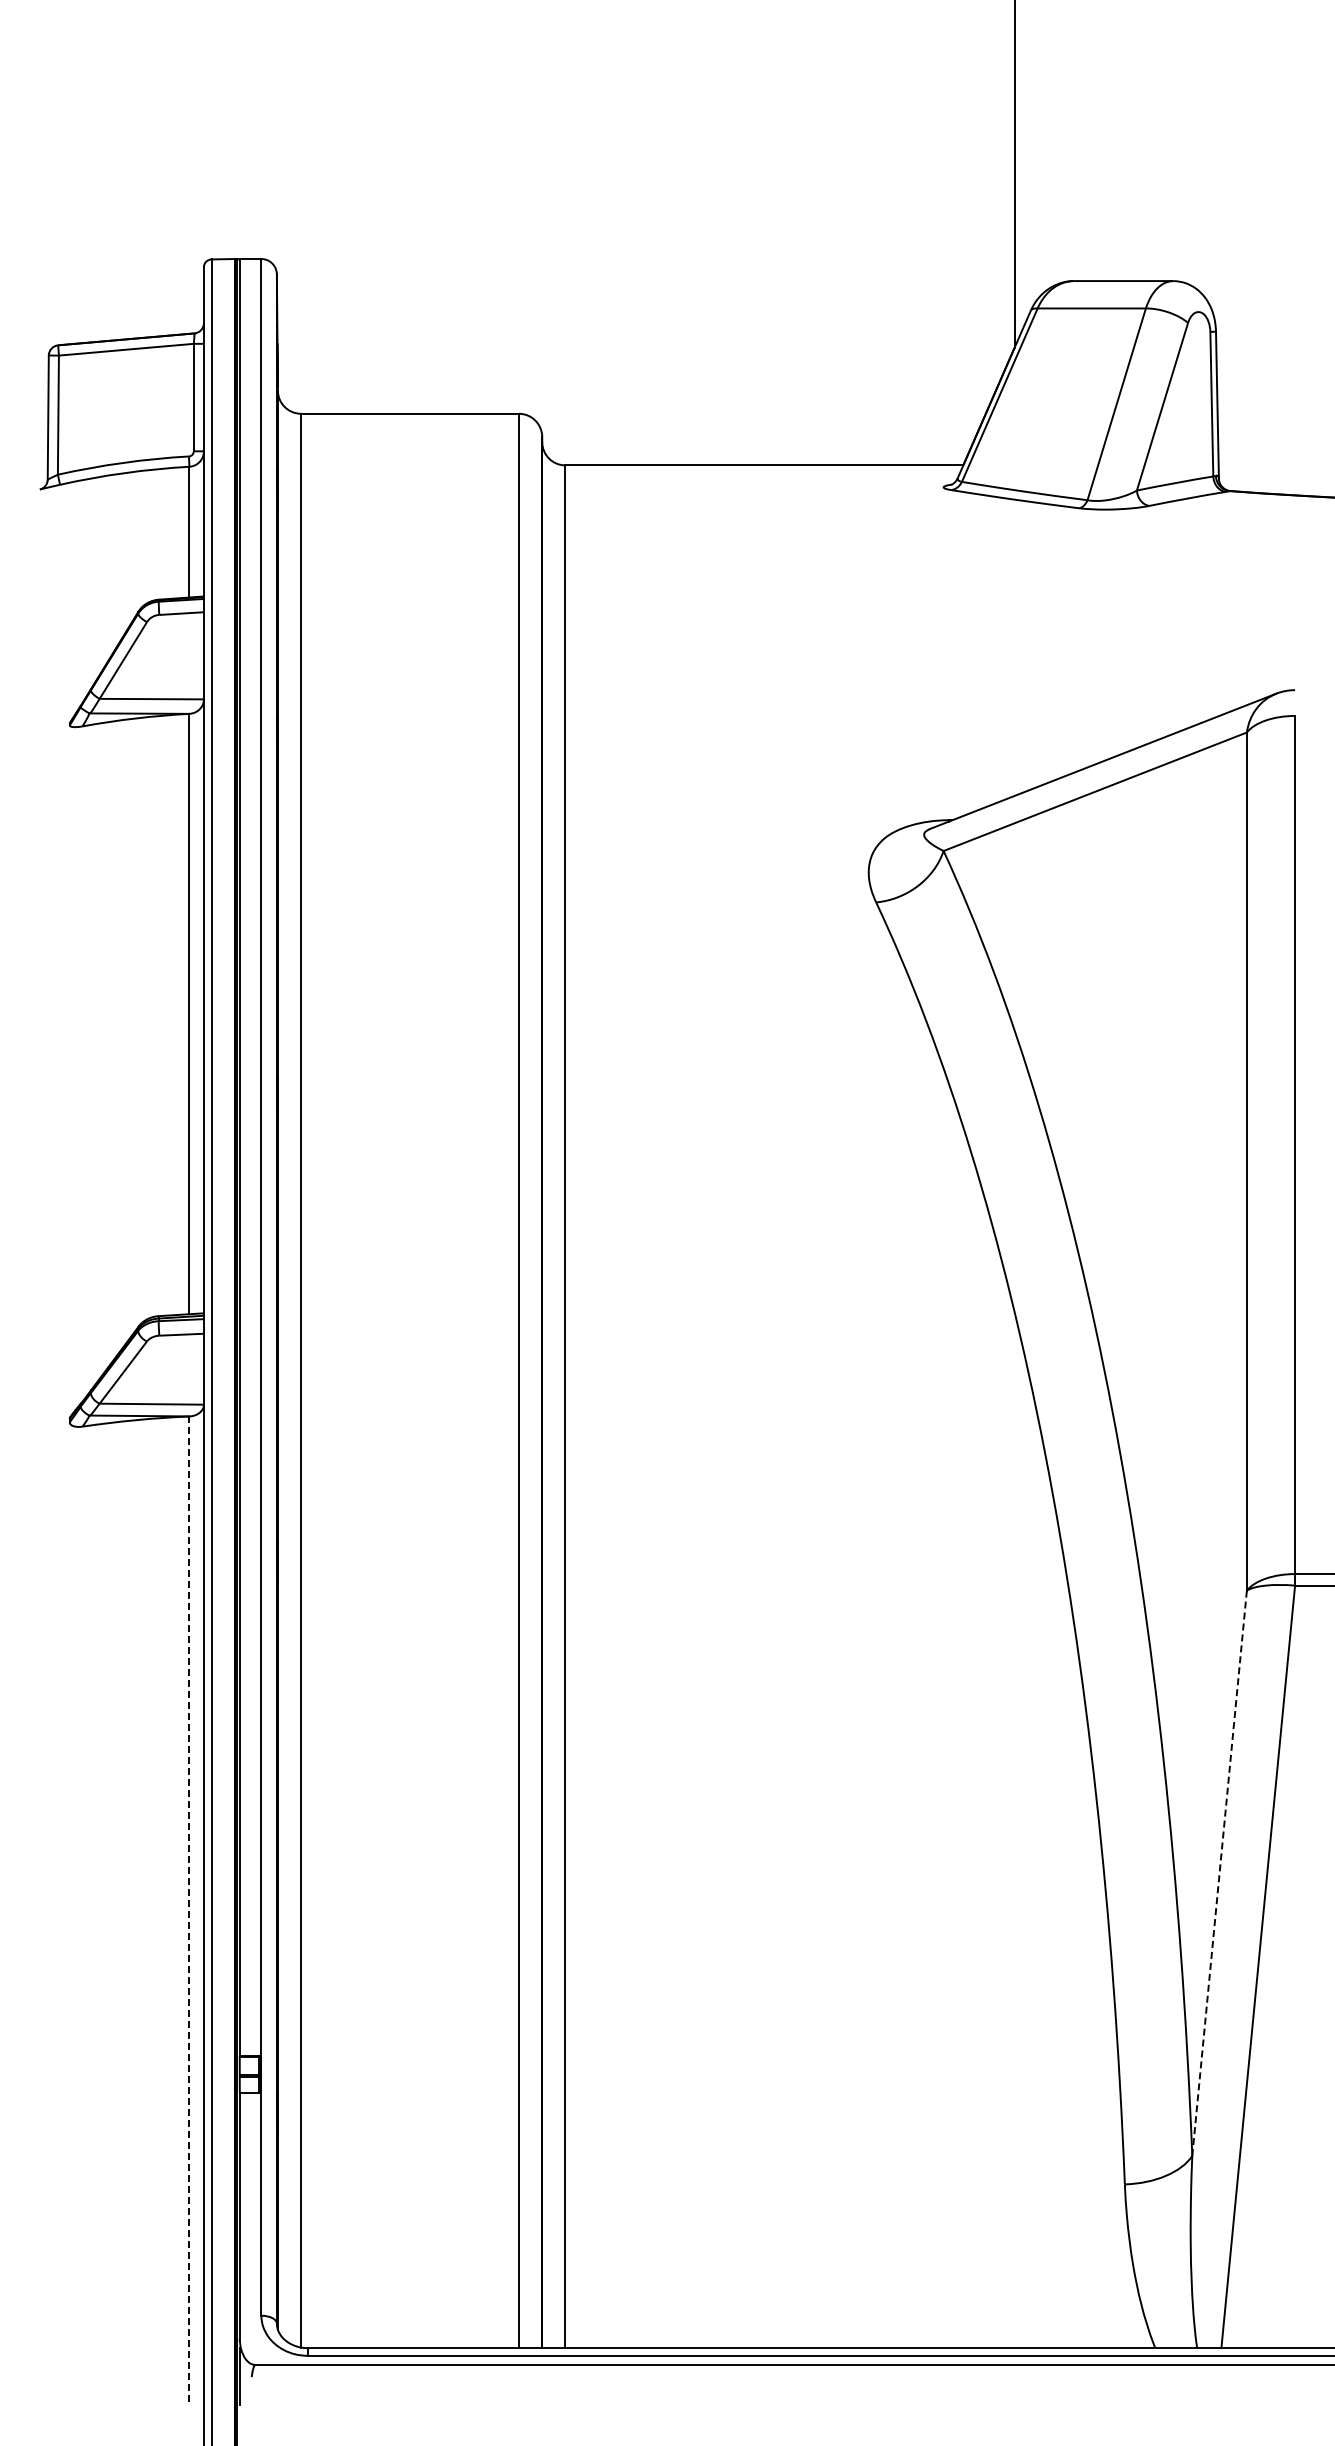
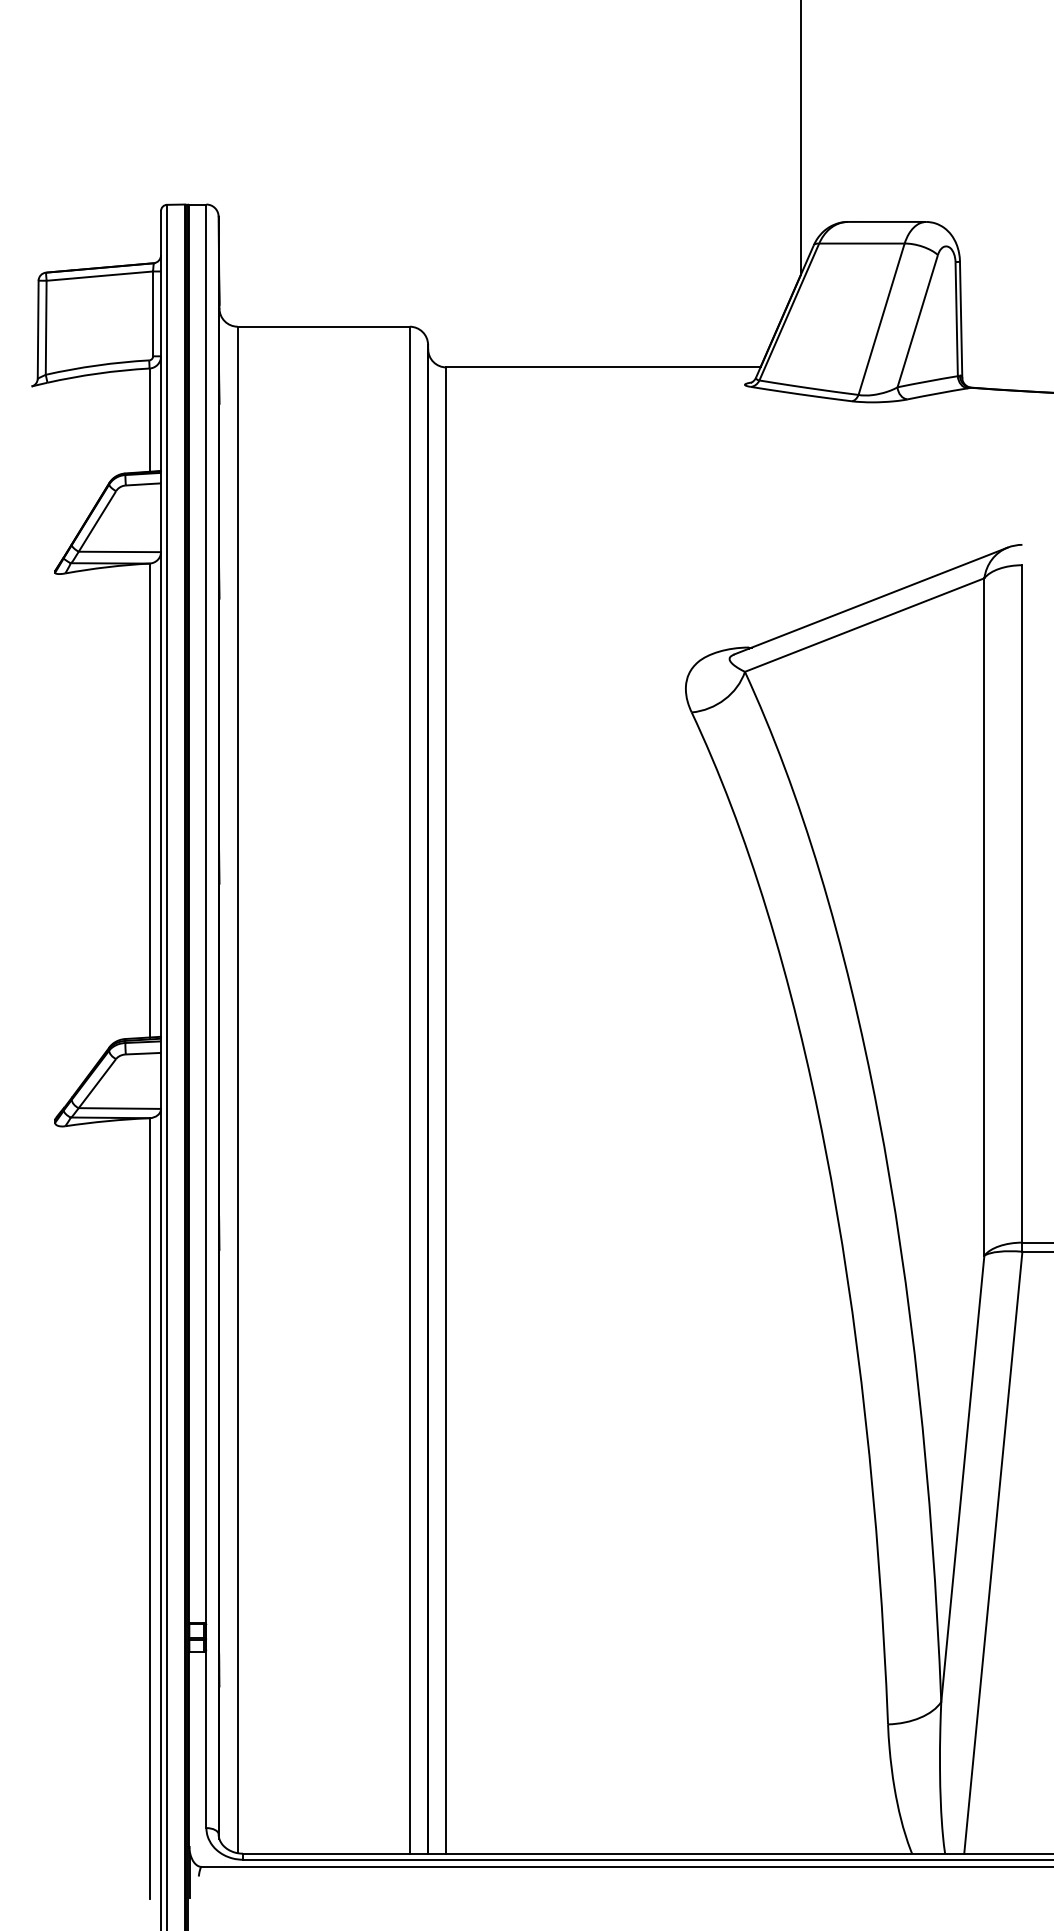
line: (1219, 1873) -> (962, 1479), dashed -> solid
line: (189, 1911) -> (149, 1509), dashed -> solid

